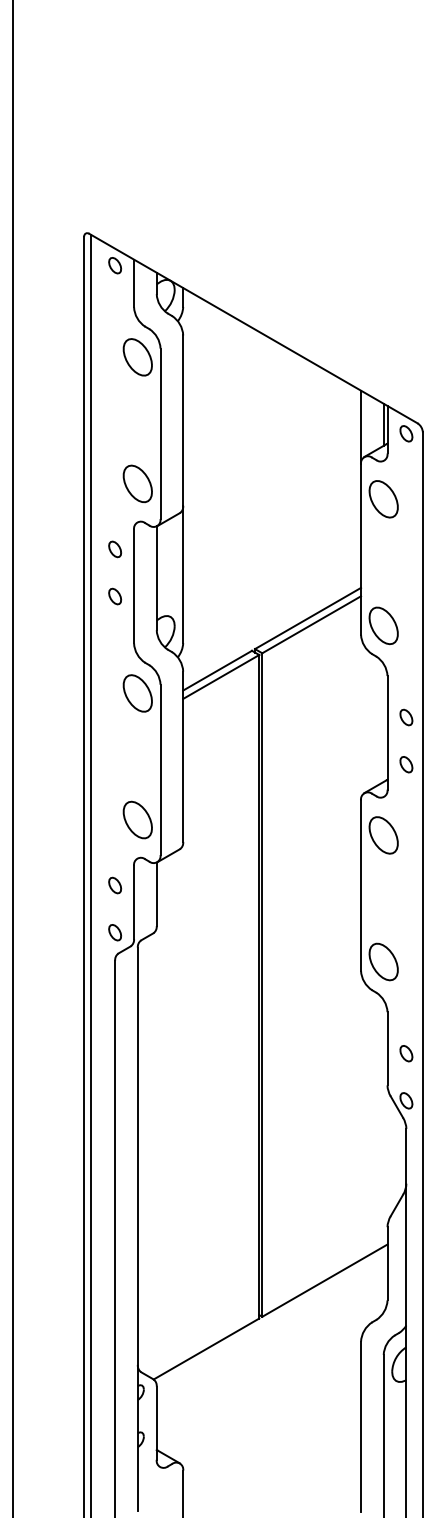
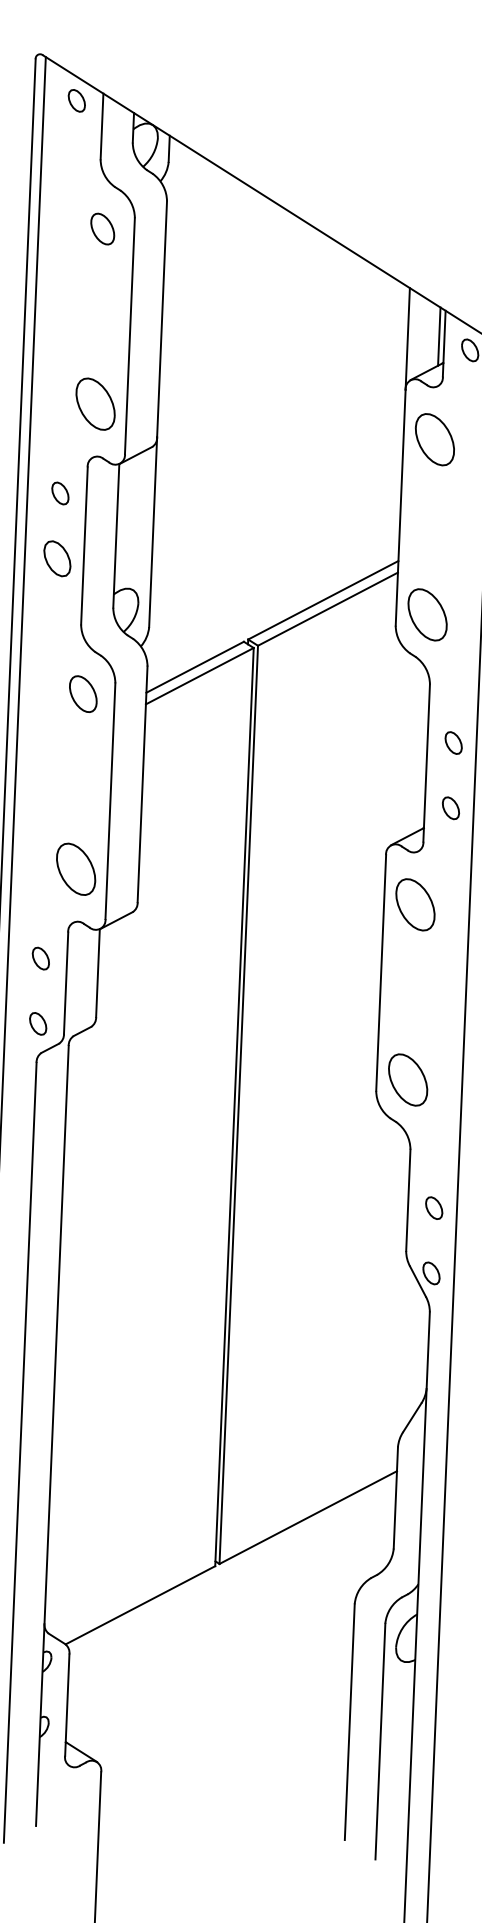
part: (137, 357) -> (102, 229), size x0.6
part: (115, 596) -> (58, 558), size x1.6
part: (137, 693) -> (82, 694), size x0.7

